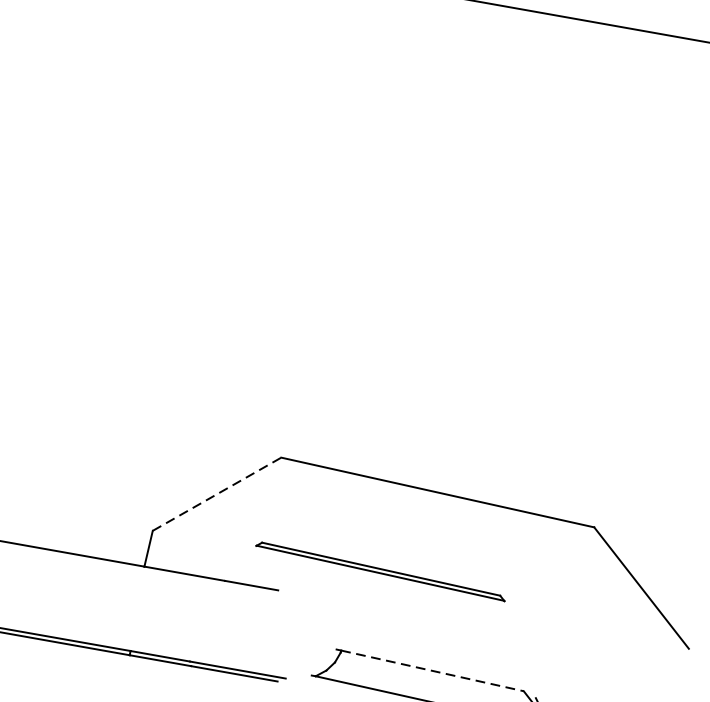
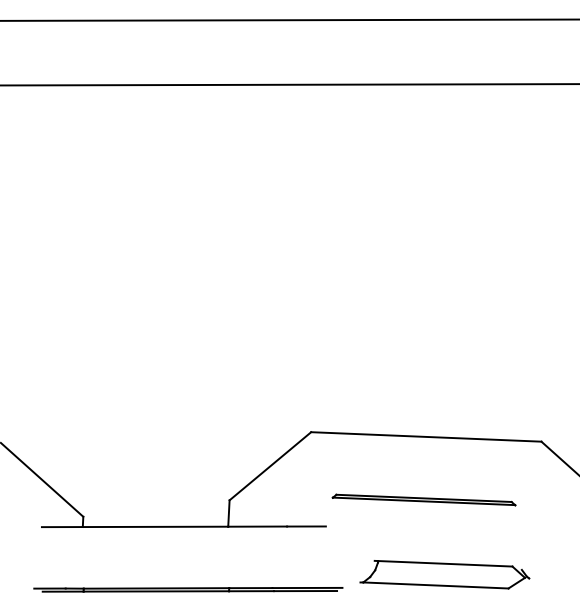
line: (217, 493) -> (270, 465), dashed -> solid
part: (380, 570) -> (423, 499), moved
line: (432, 670) -> (445, 563), dashed -> solid

